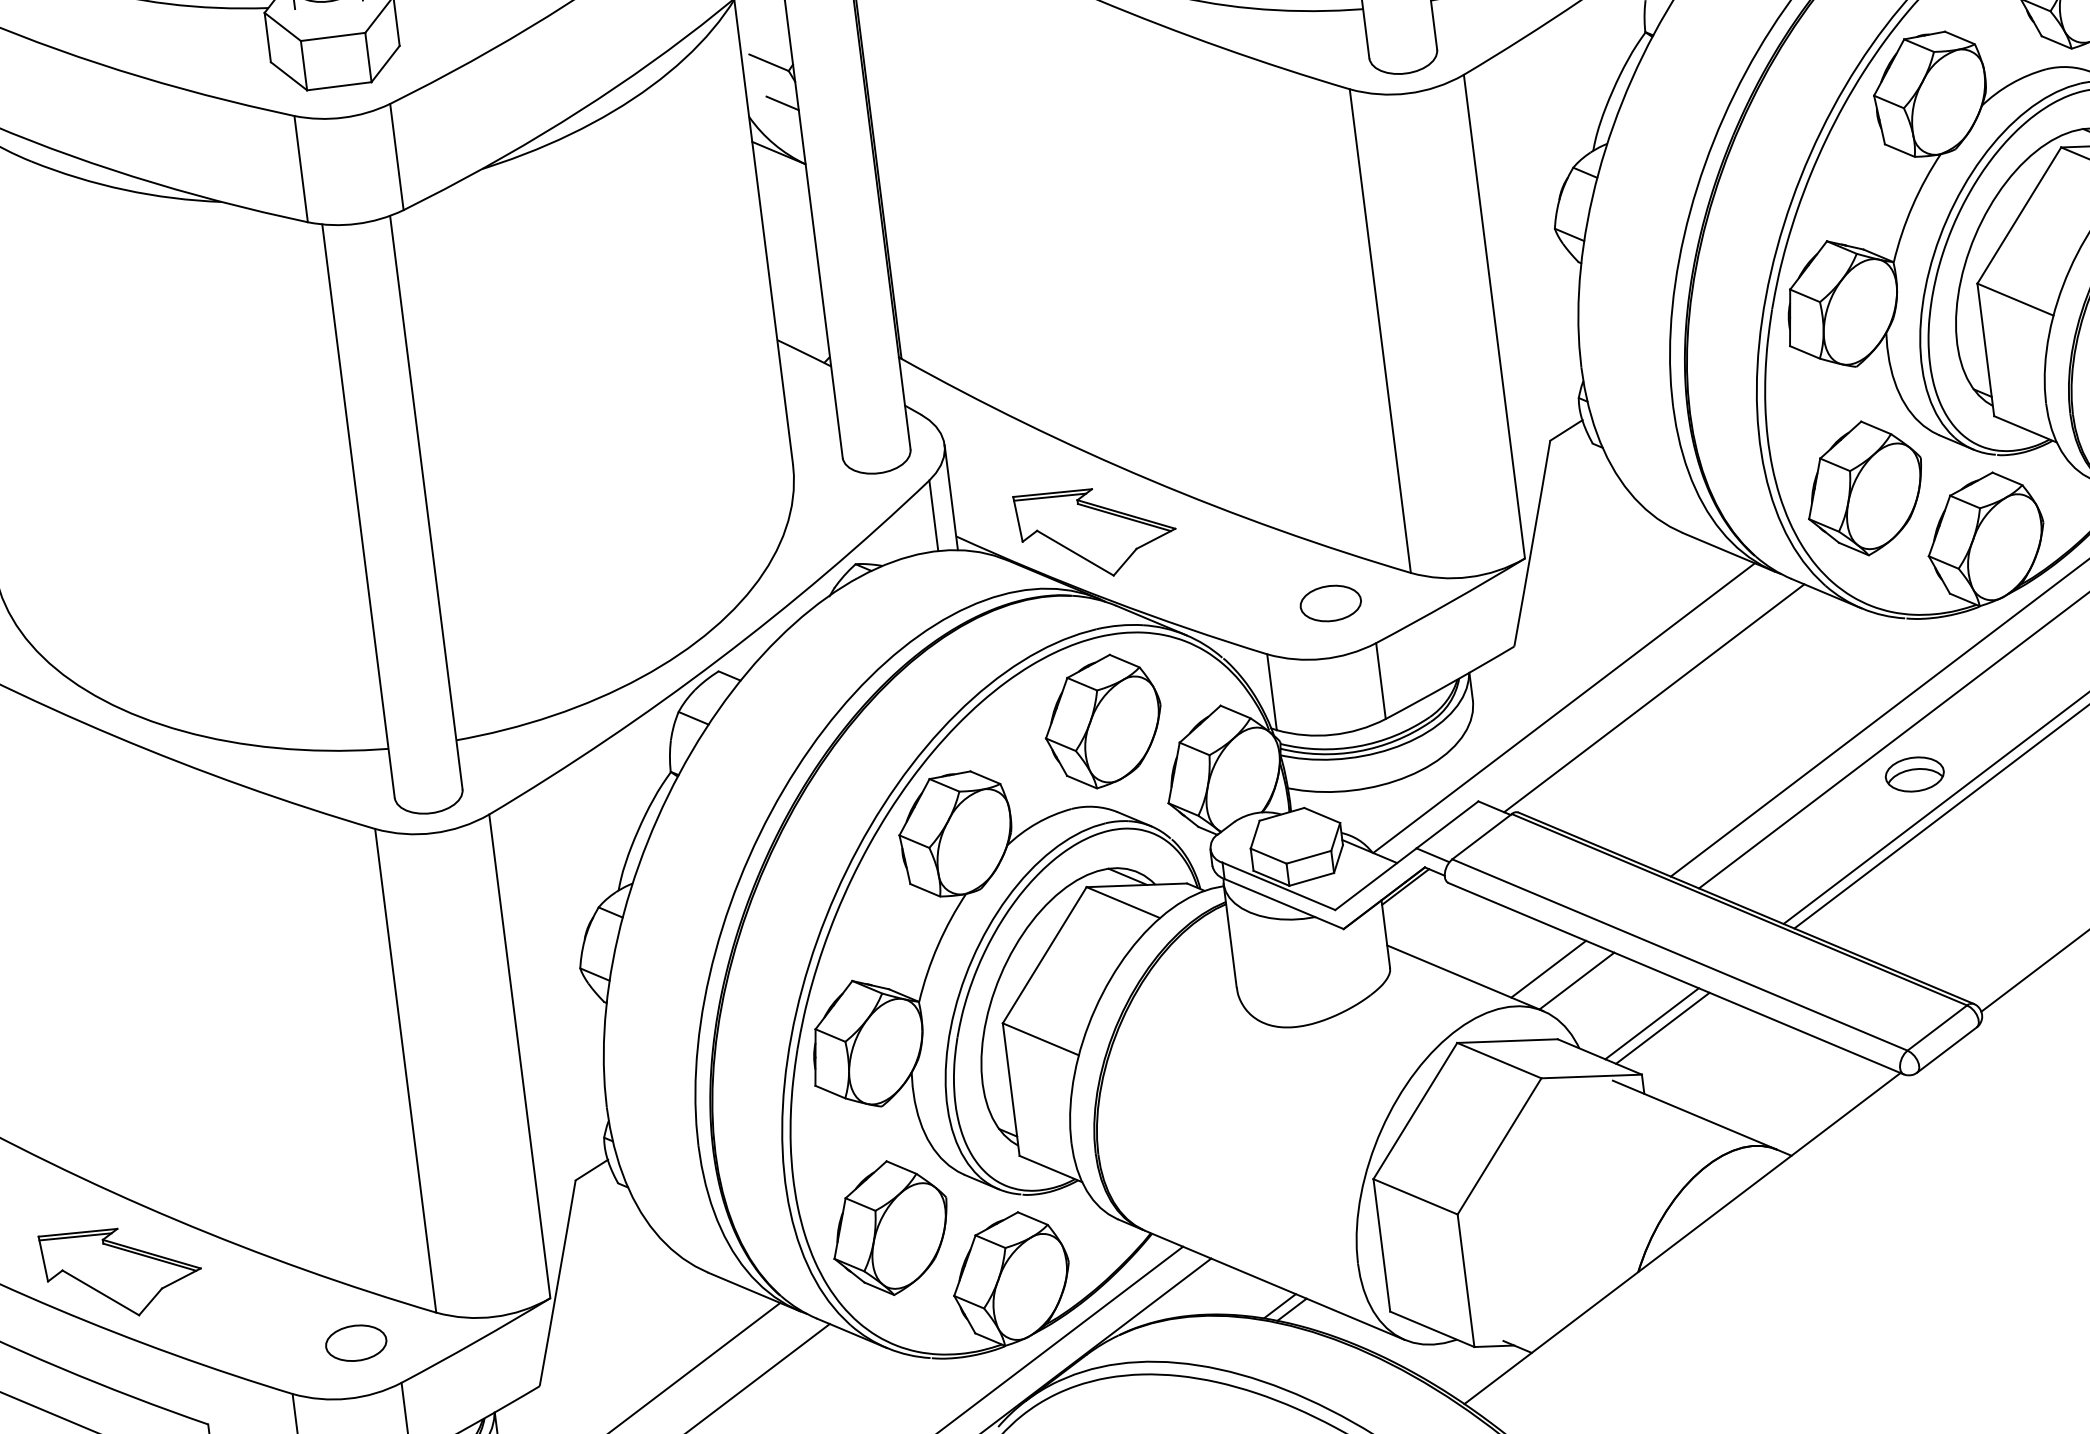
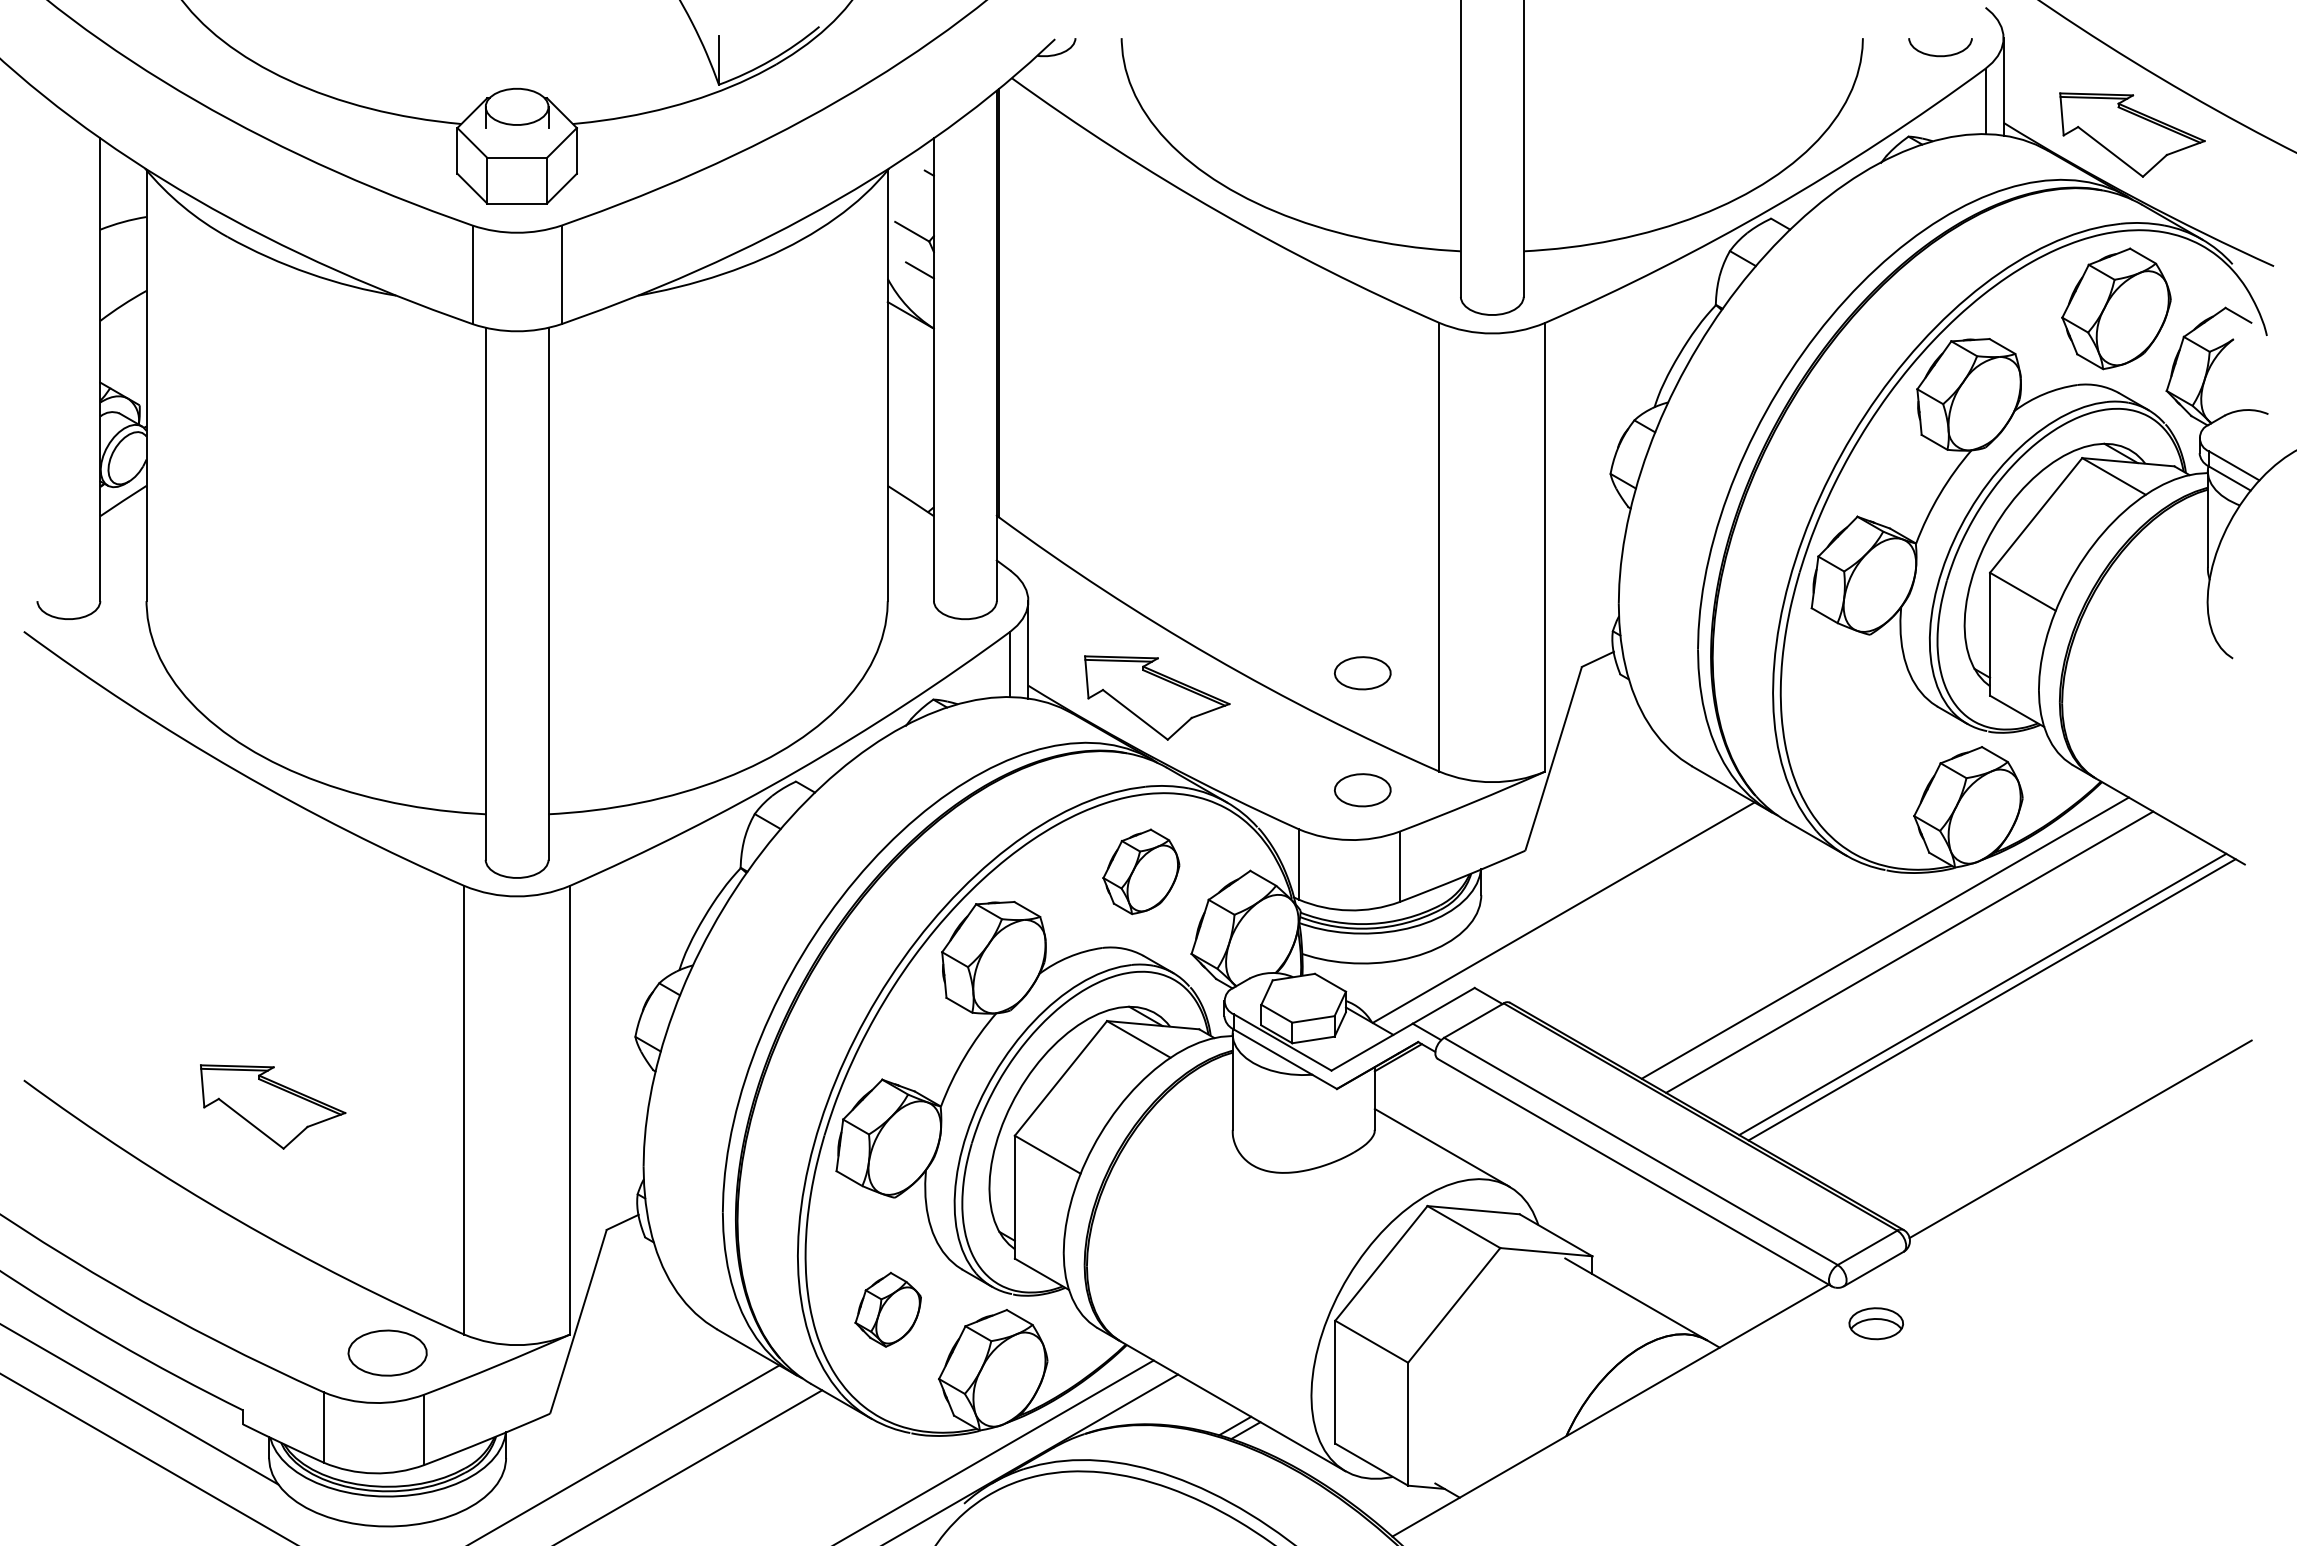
part: (1314, 477) -> (1362, 673), added
part: (1864, 488) -> (1863, 746), removed
line: (1653, 697) -> (1646, 913), removed
part: (1103, 721) -> (1141, 871), size x0.7
part: (1913, 774) -> (1875, 1323), moved
line: (1548, 968) -> (1519, 1148), removed
line: (1576, 980) -> (1543, 1162), removed
line: (1652, 1024) -> (1607, 1211), removed
line: (1662, 1028) -> (1616, 1216), removed
part: (889, 1227) -> (887, 1309), size x0.6
part: (122, 1271) -> (273, 1106), moved
part: (356, 1343) -> (387, 1353), size x1.4

